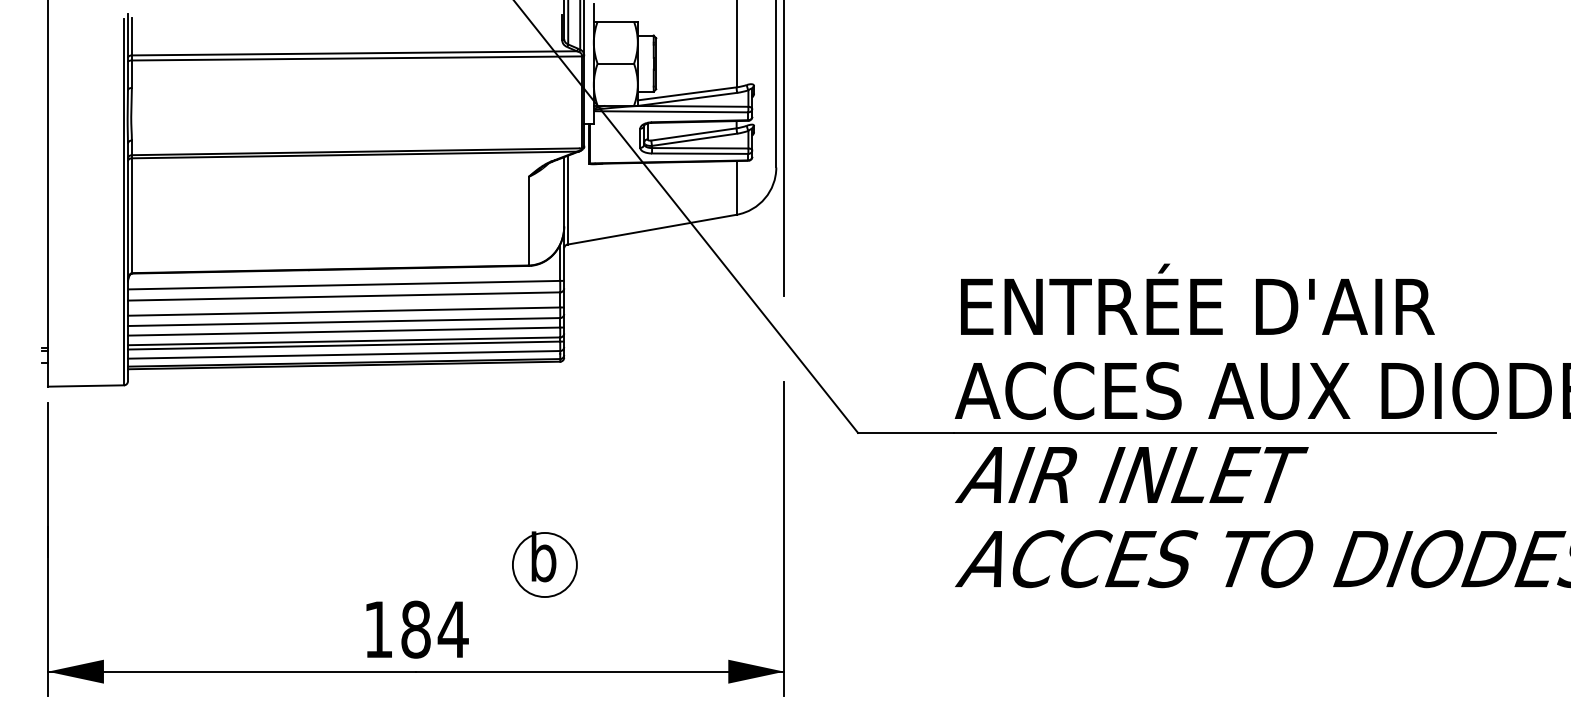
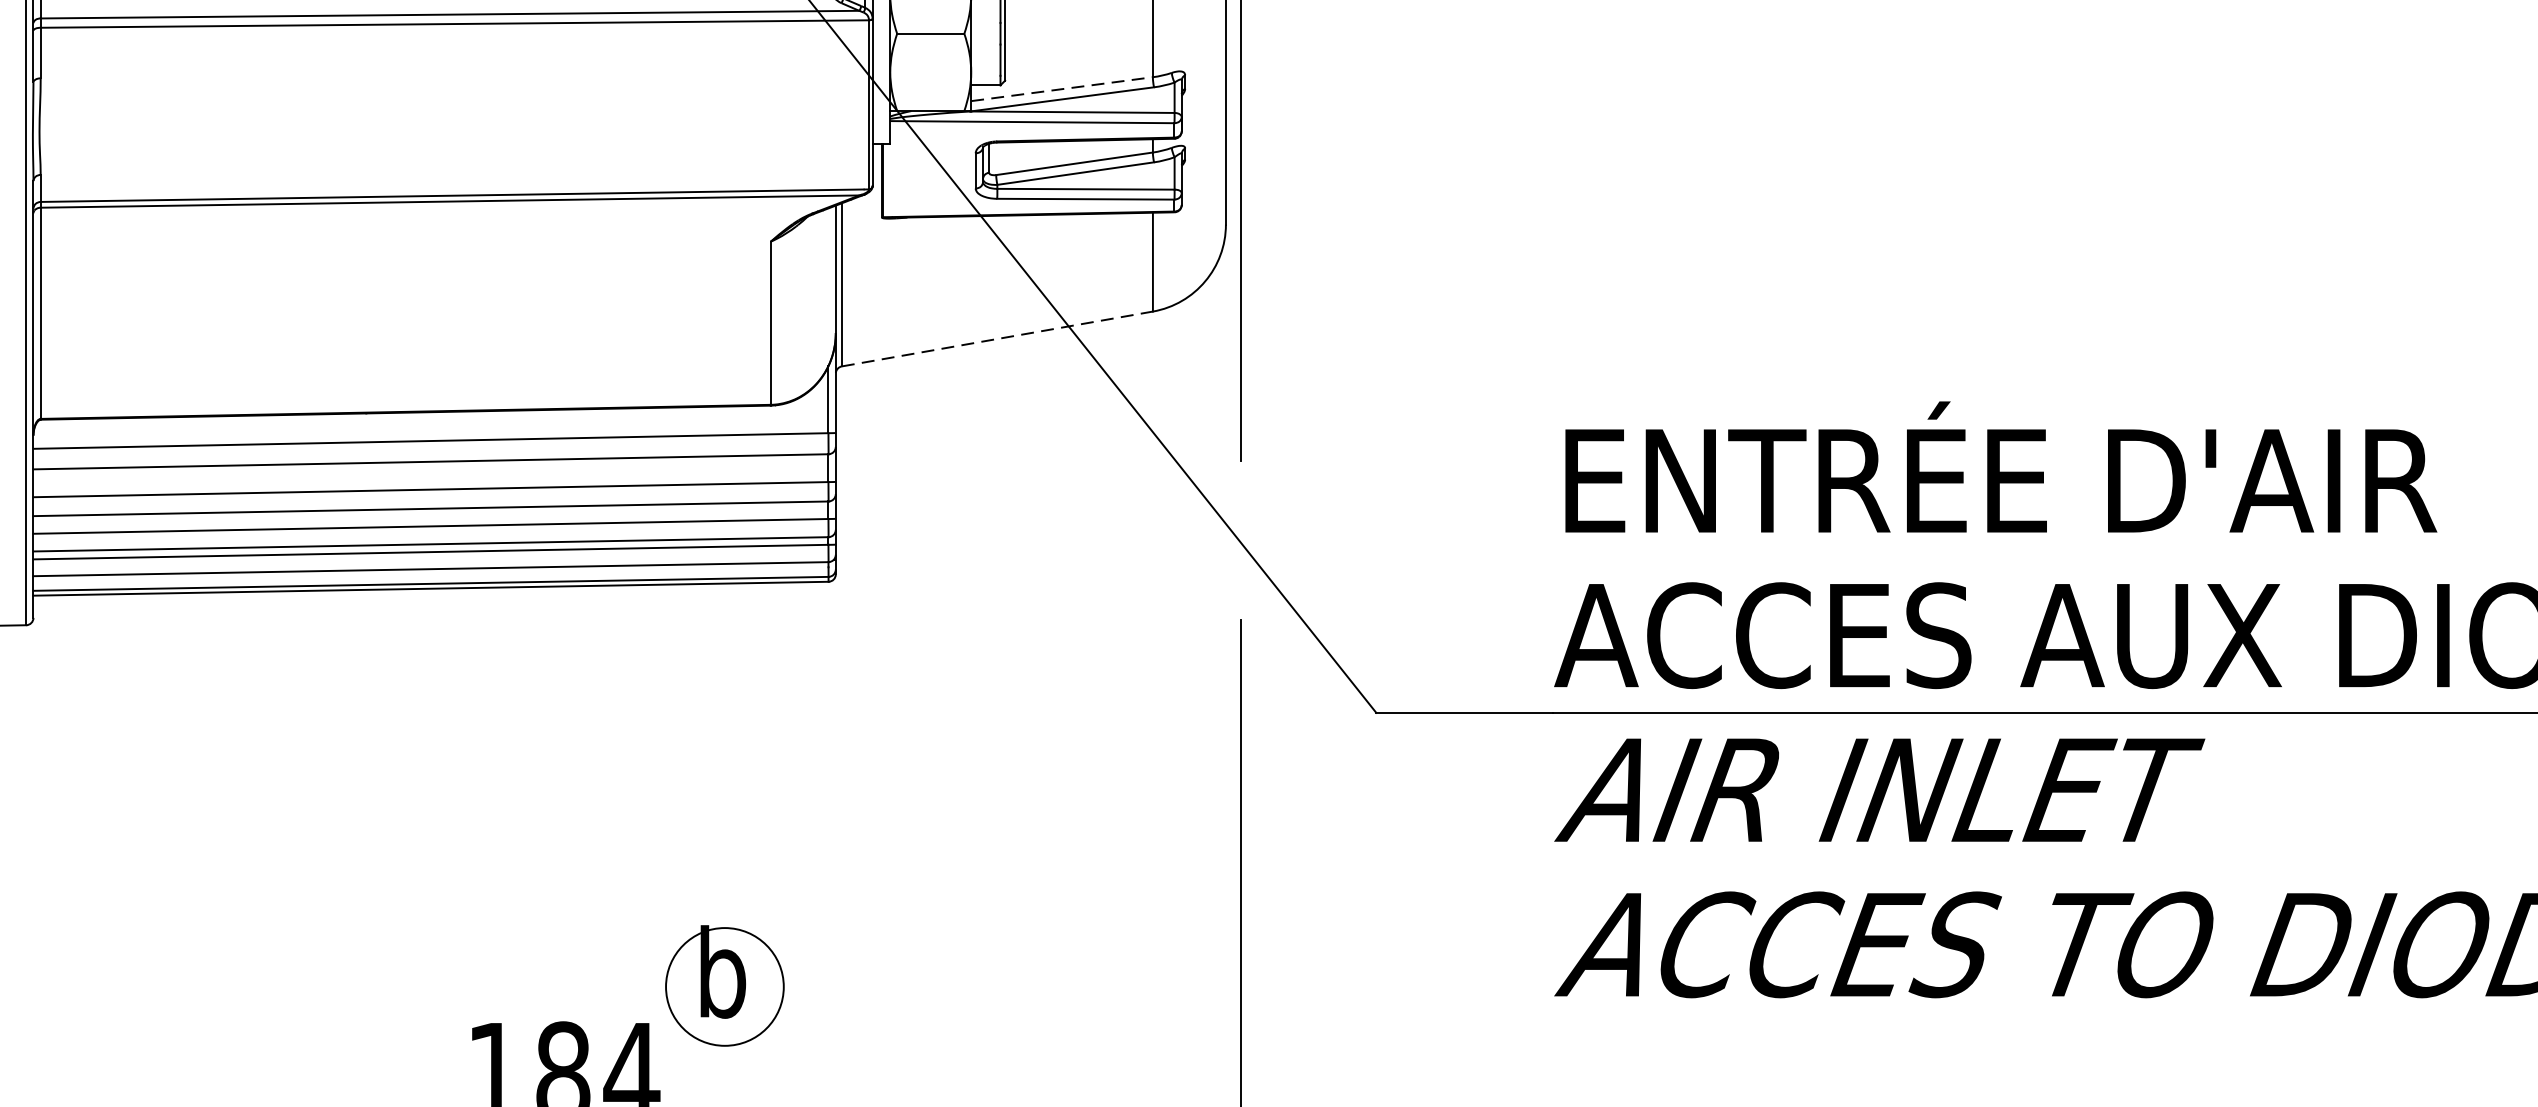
line: (687, 93) -> (1062, 88), solid -> dashed
line: (652, 229) -> (998, 338), solid -> dashed
part: (544, 564) -> (724, 986), moved

